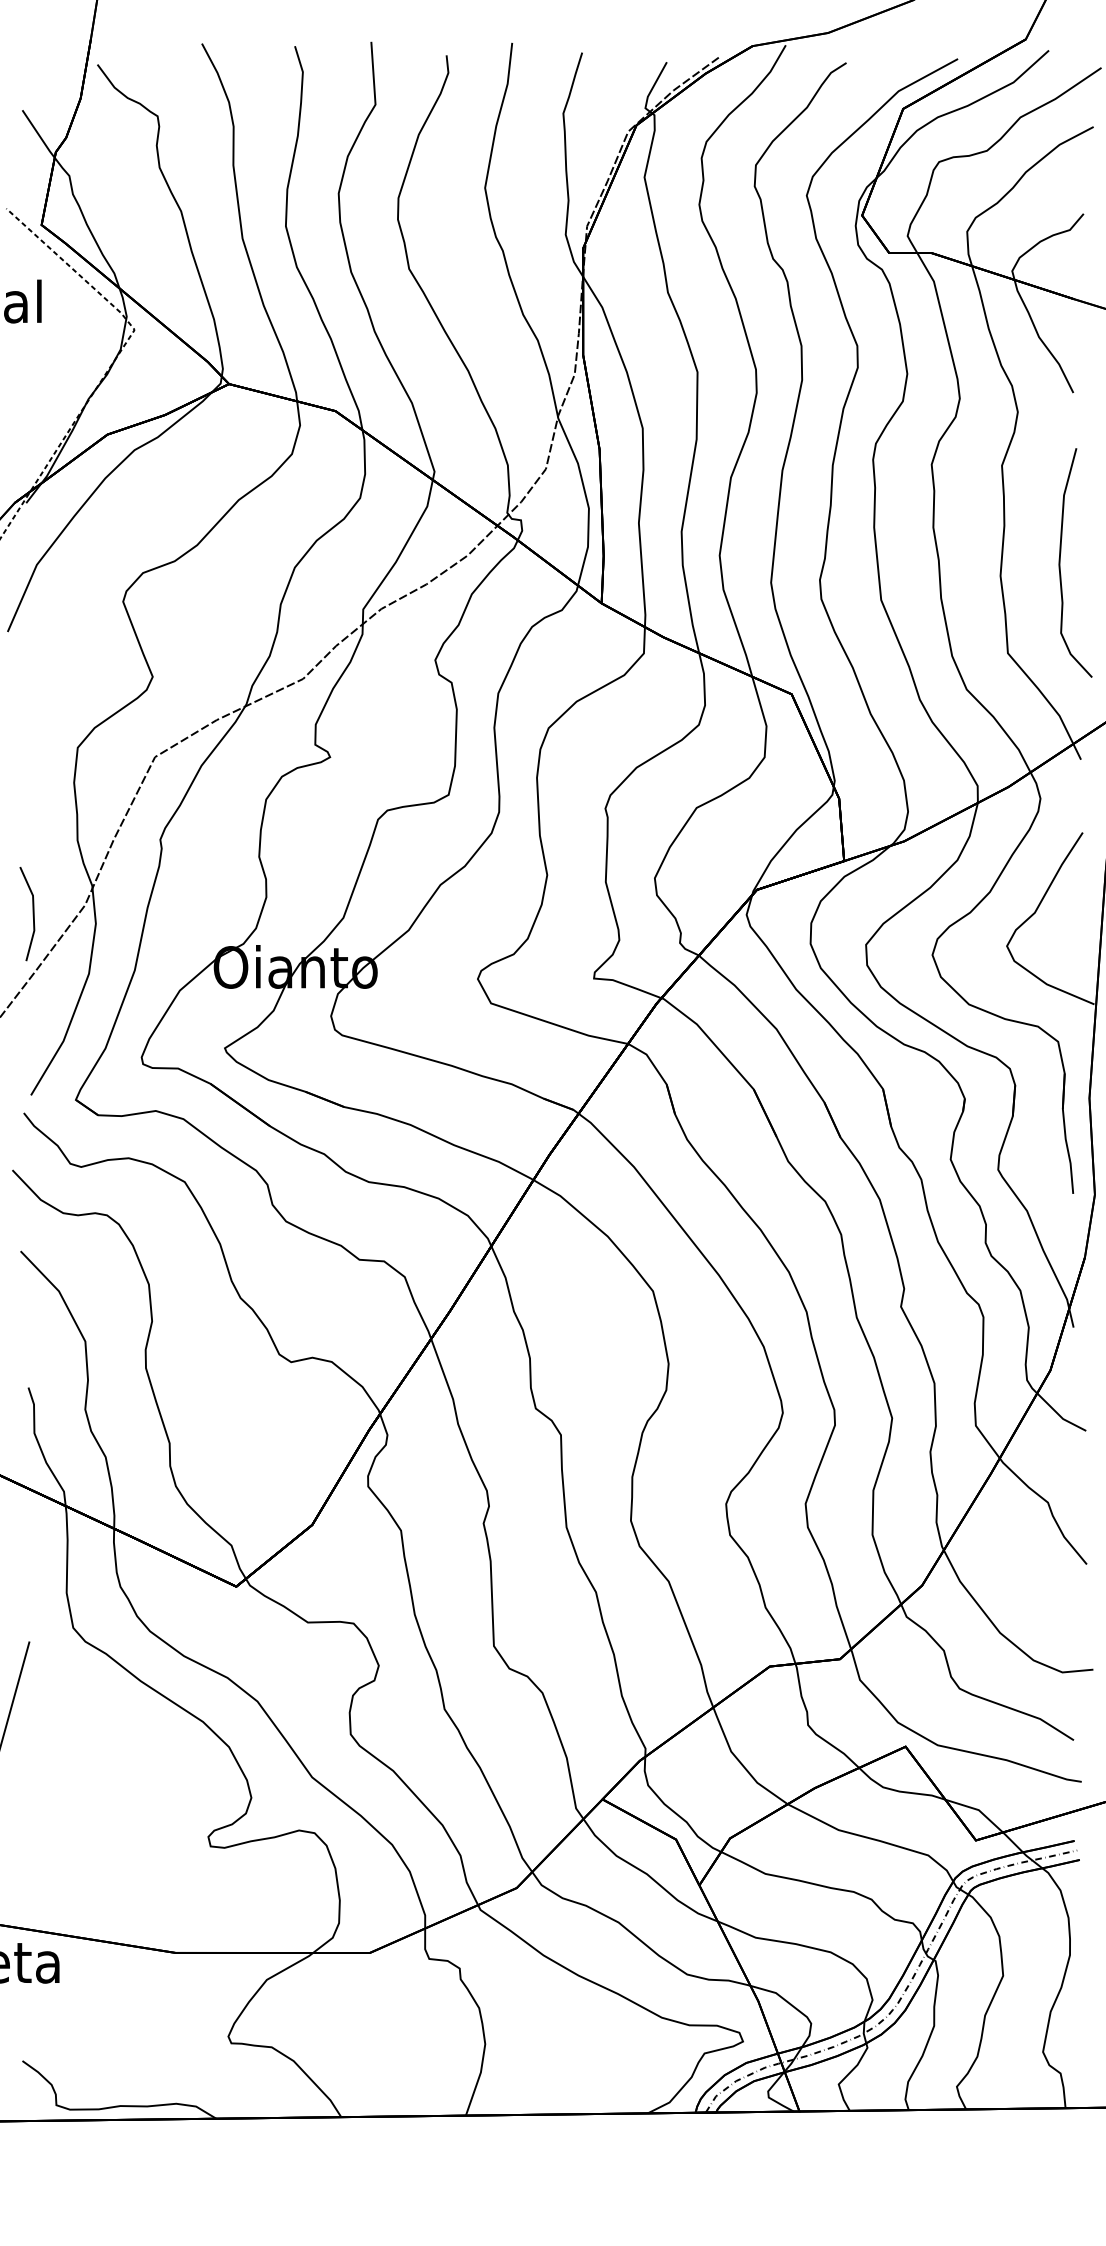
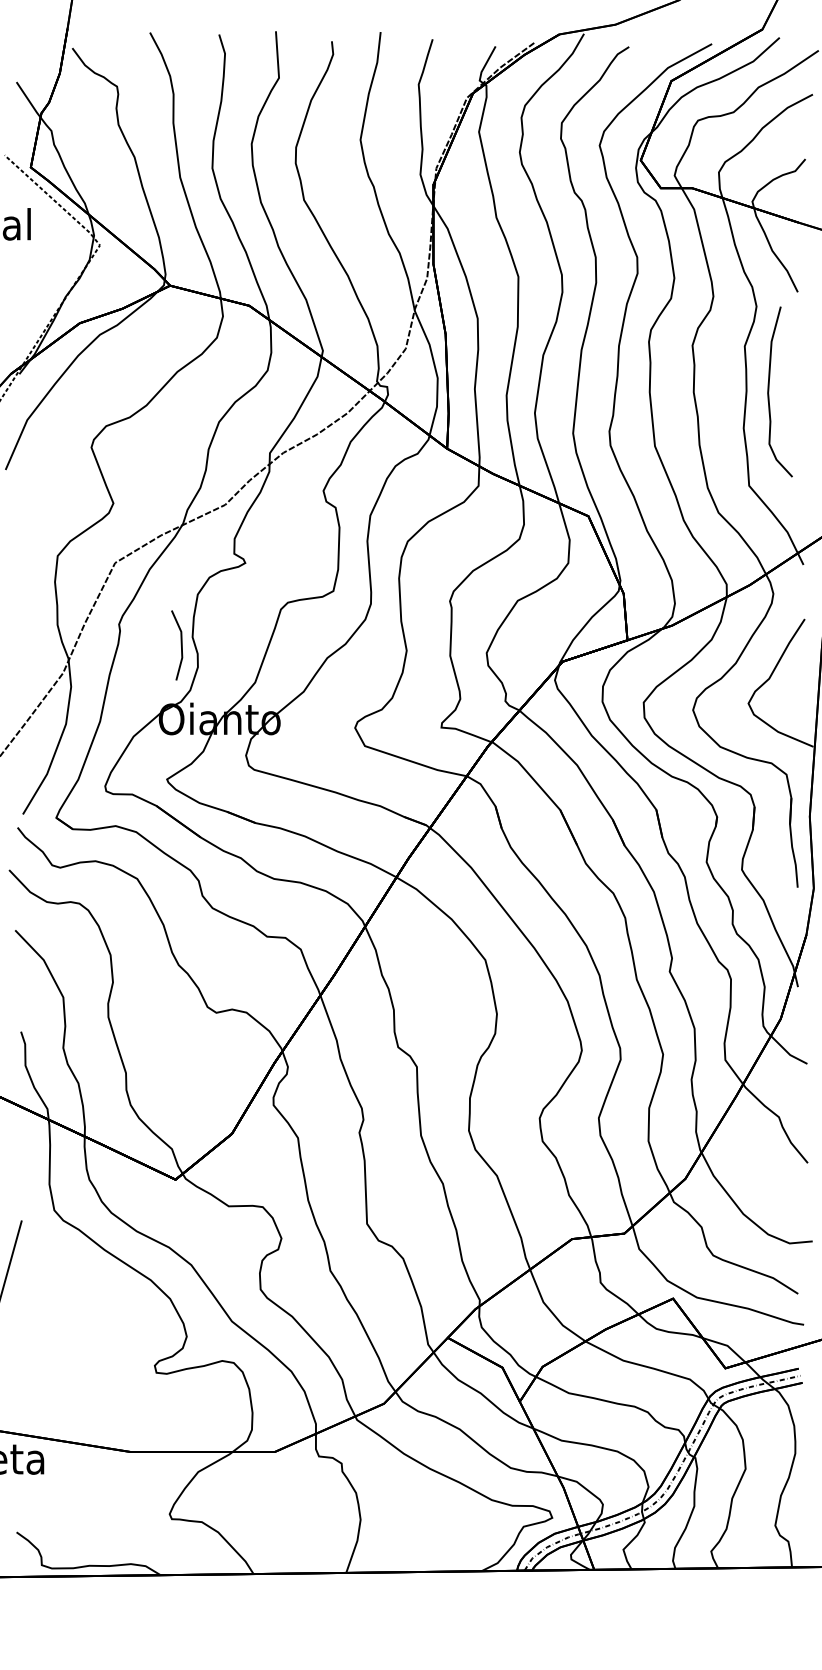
curve: (1060, 562) -> (768, 391), moved
line: (32, 914) -> (180, 645), moved

